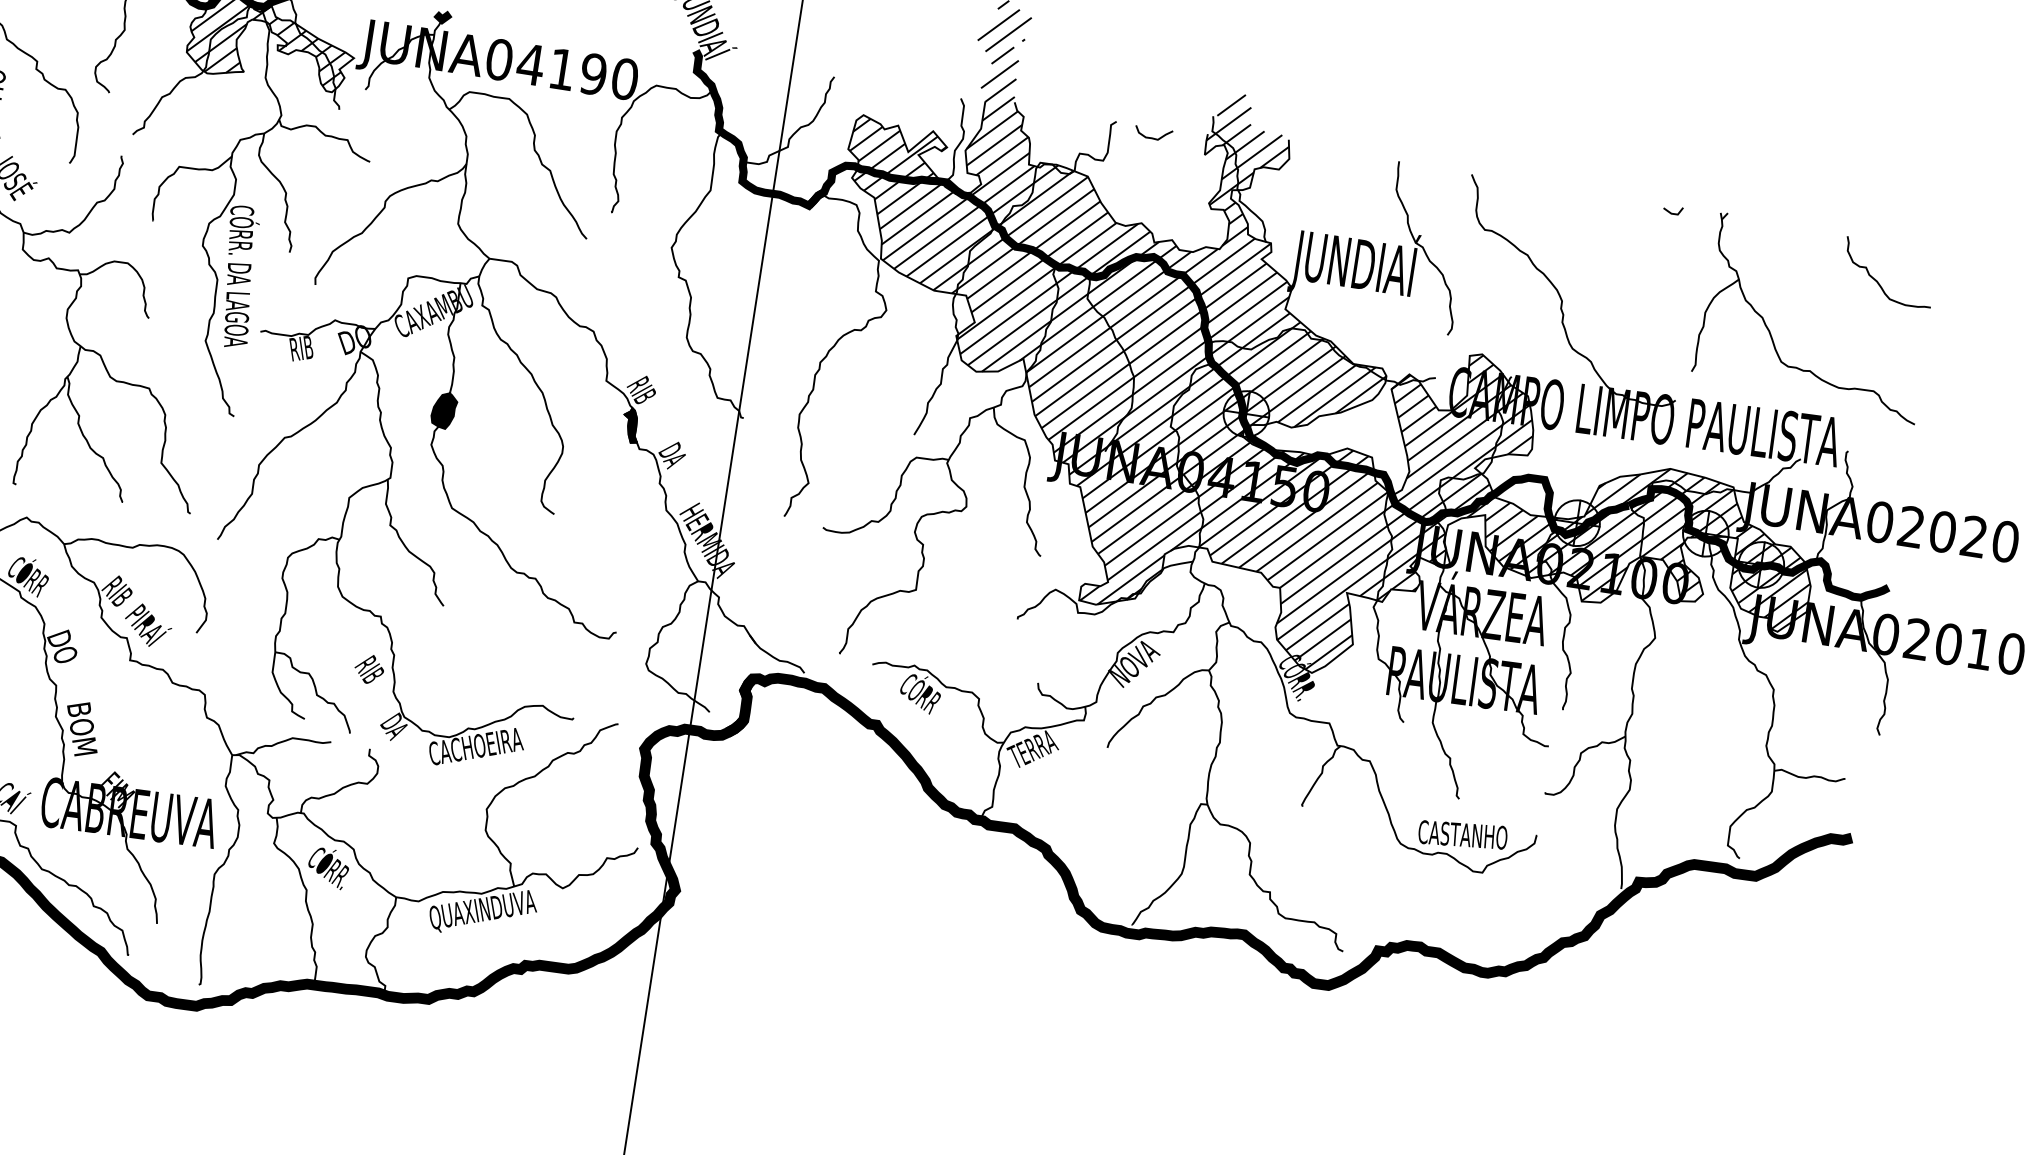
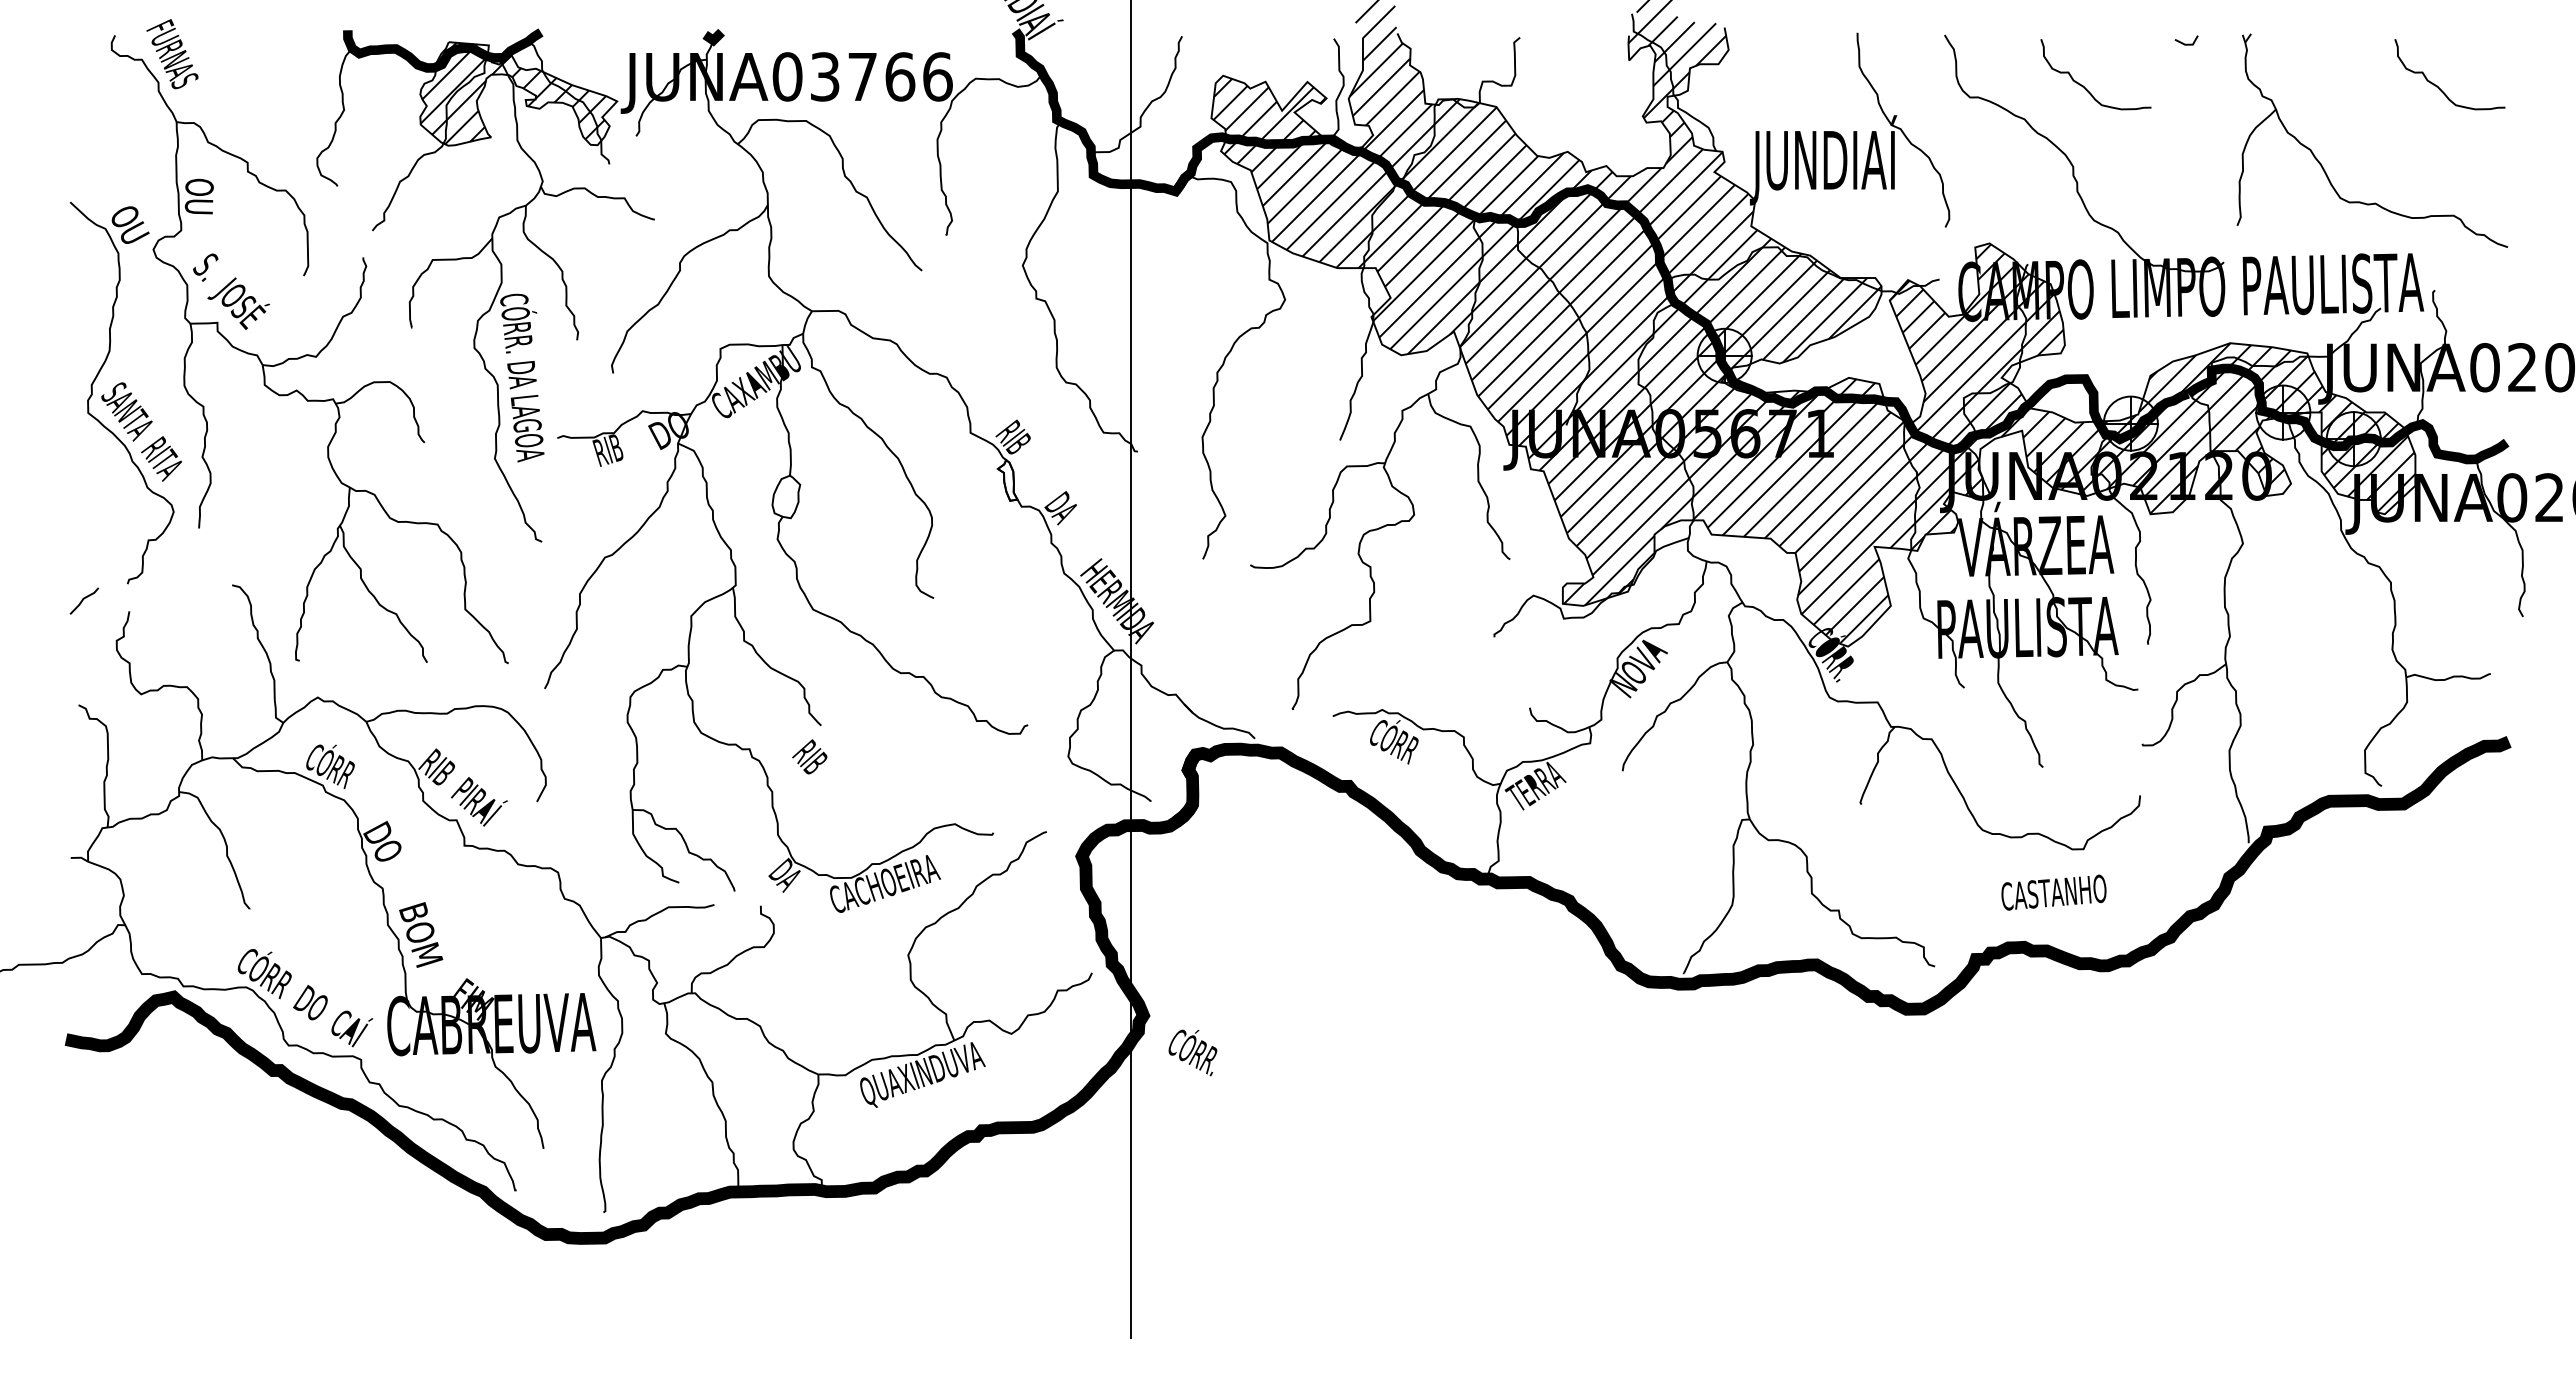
text: (577, 71) -> (880, 76), JUNA04190 -> JUNA03766
curve: (1153, 137) -> (1565, 49), removed
curve: (1581, 234) -> (2083, 85), added
fill: (444, 410) -> (786, 496), removed
fill: (631, 425) -> (1007, 480), removed
text: (1268, 483) -> (1763, 433), JUNA04150 -> JUNA05671
text: (1644, 578) -> (2219, 476), JUNA02100 -> JUNA02120
text: (369, 668) -> (809, 756), moved
text: (1462, 834) -> (2053, 892), moved
text: (328, 867) -> (1192, 1052), moved

